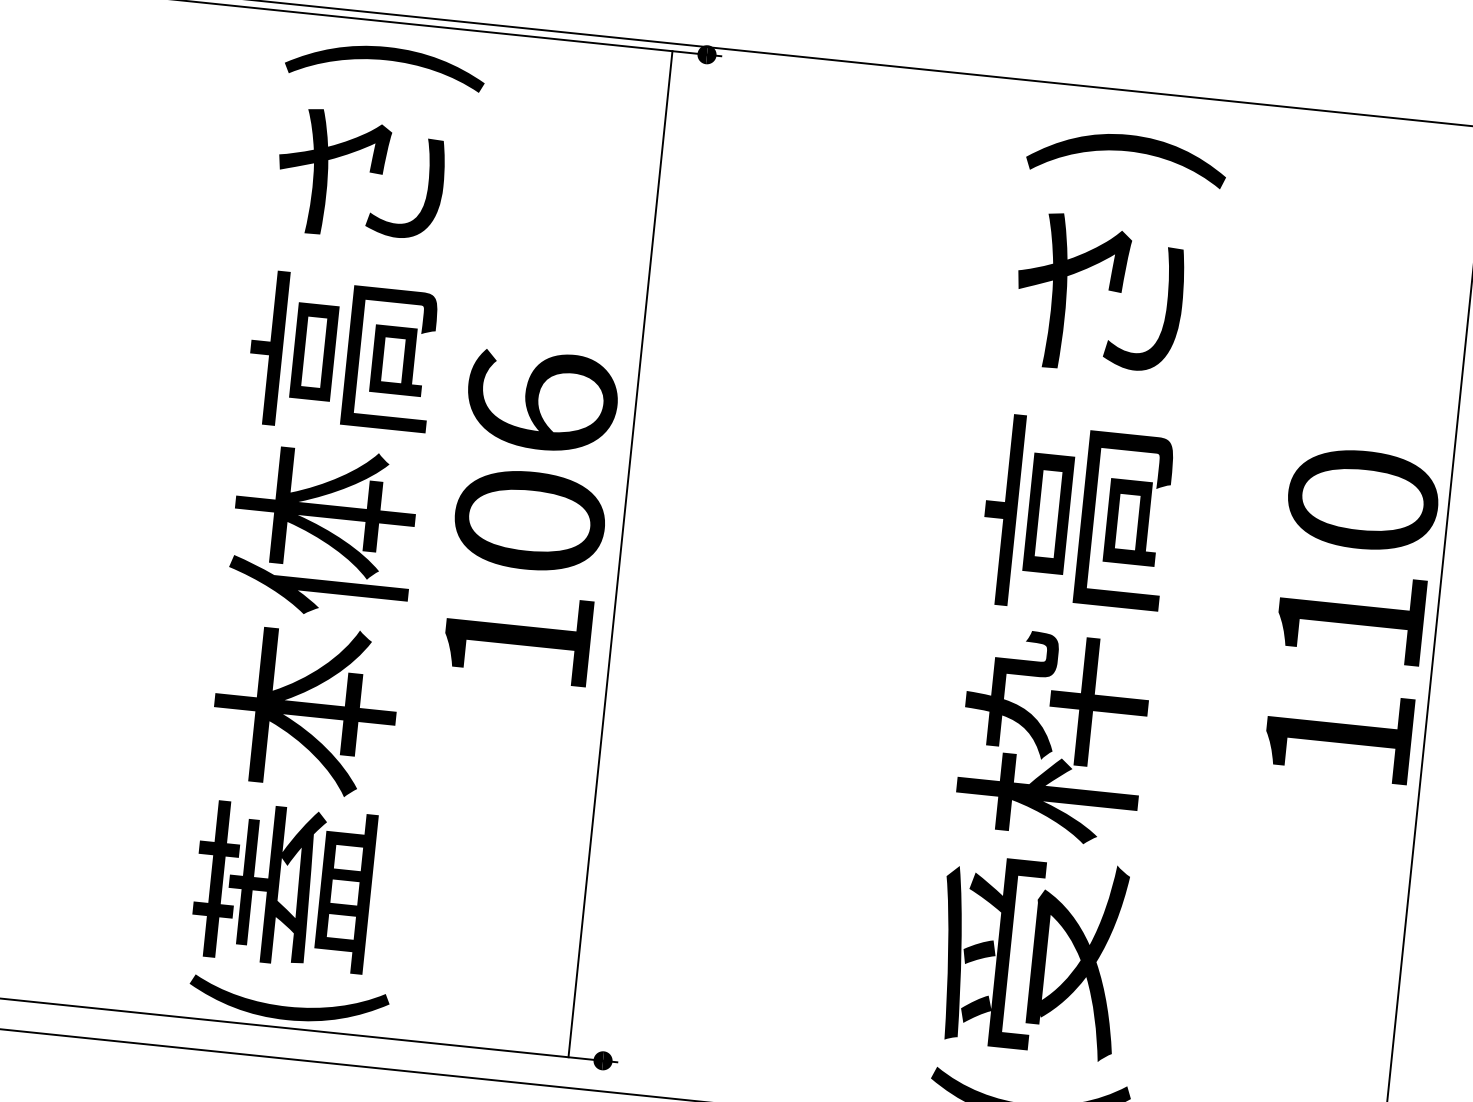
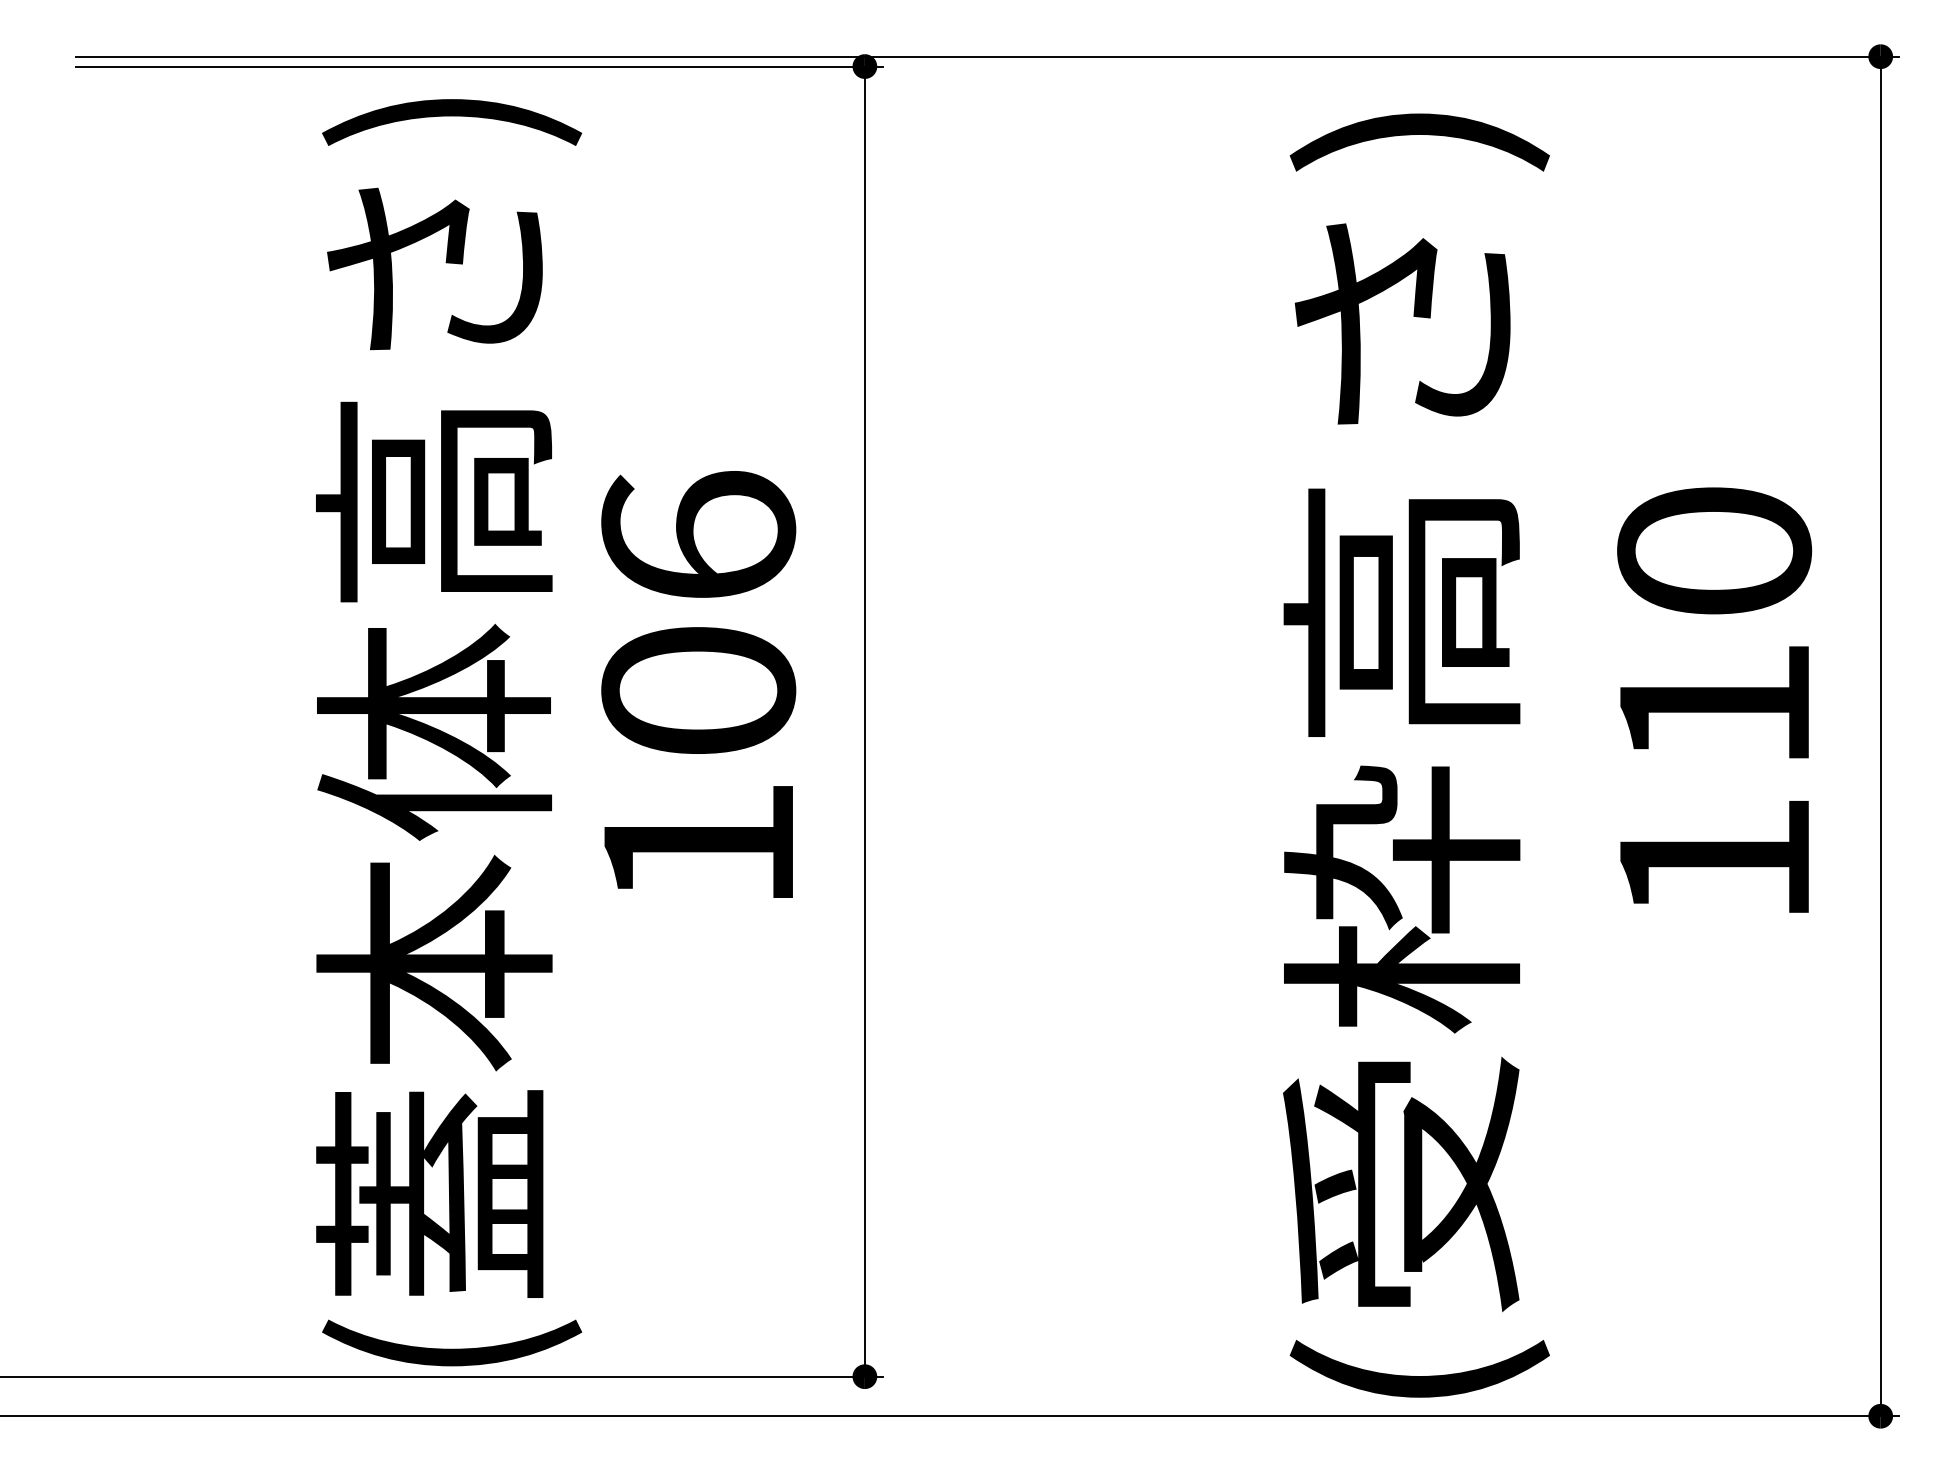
line: (620, 554) -> (864, 721), moved
text: (1351, 614) -> (1714, 699), moved

